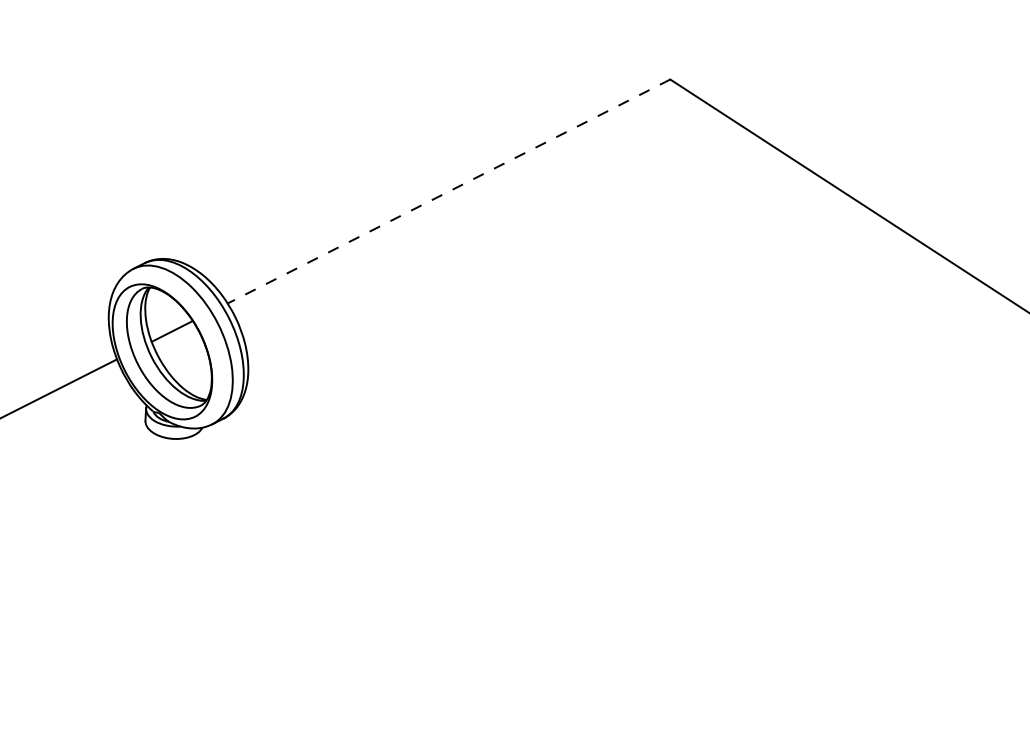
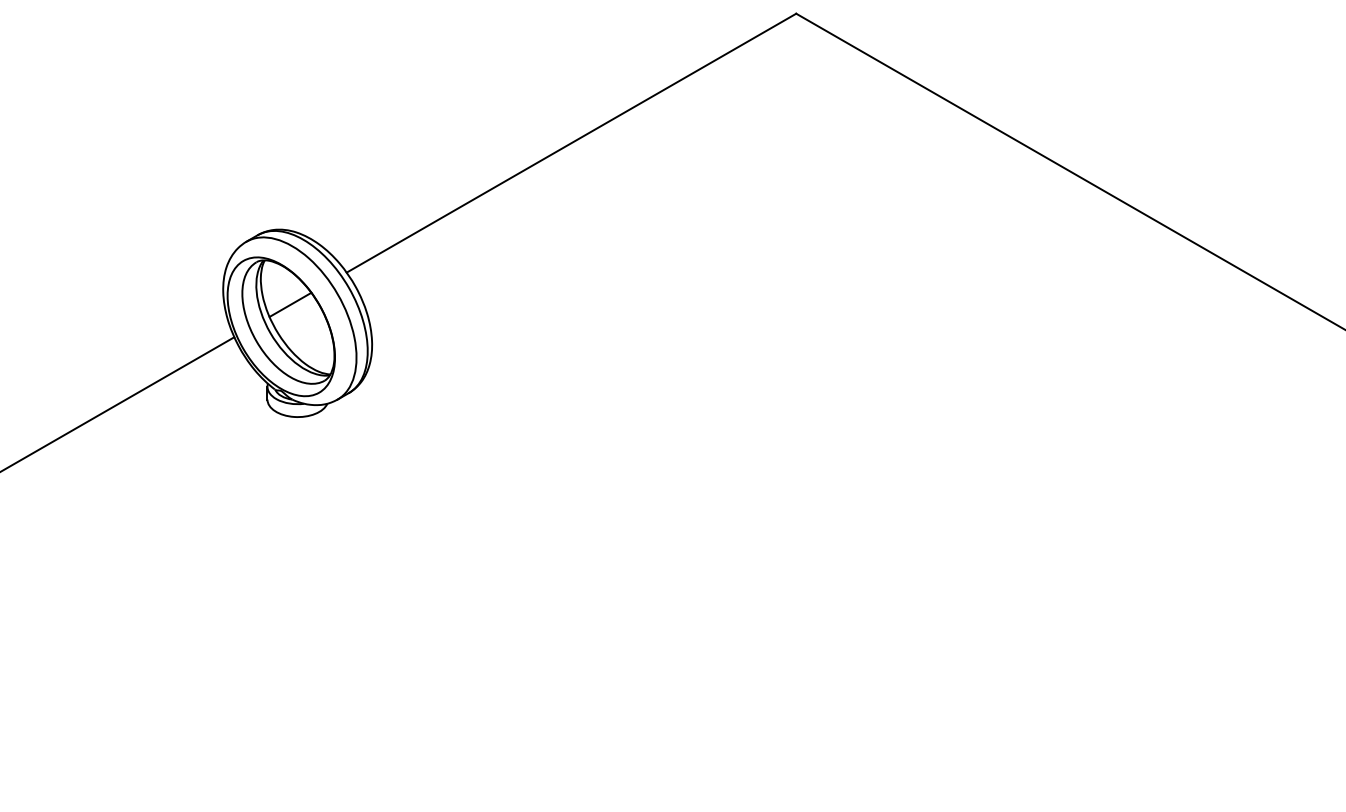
line: (448, 191) -> (571, 143), dashed -> solid

